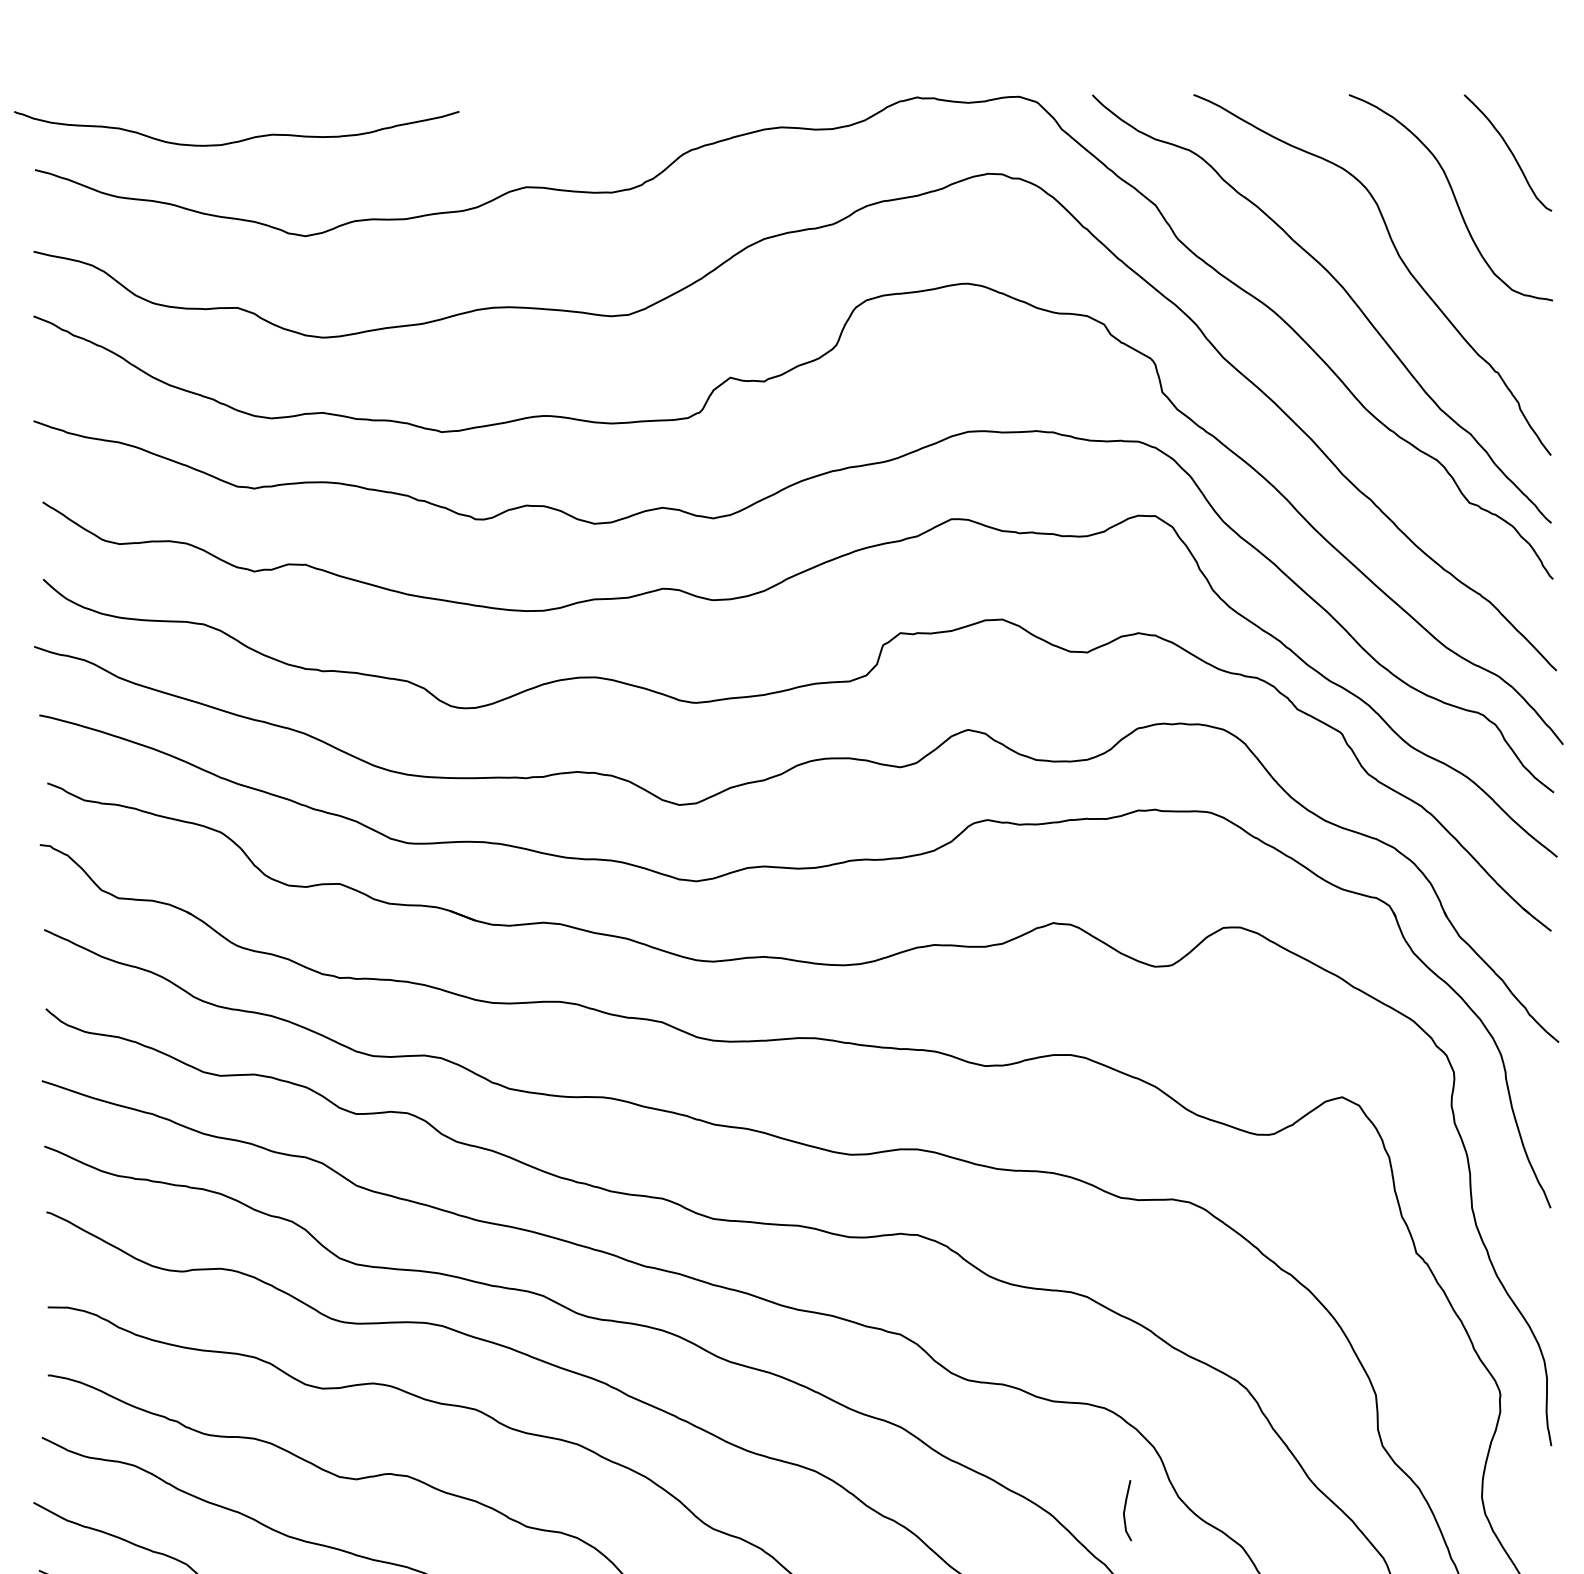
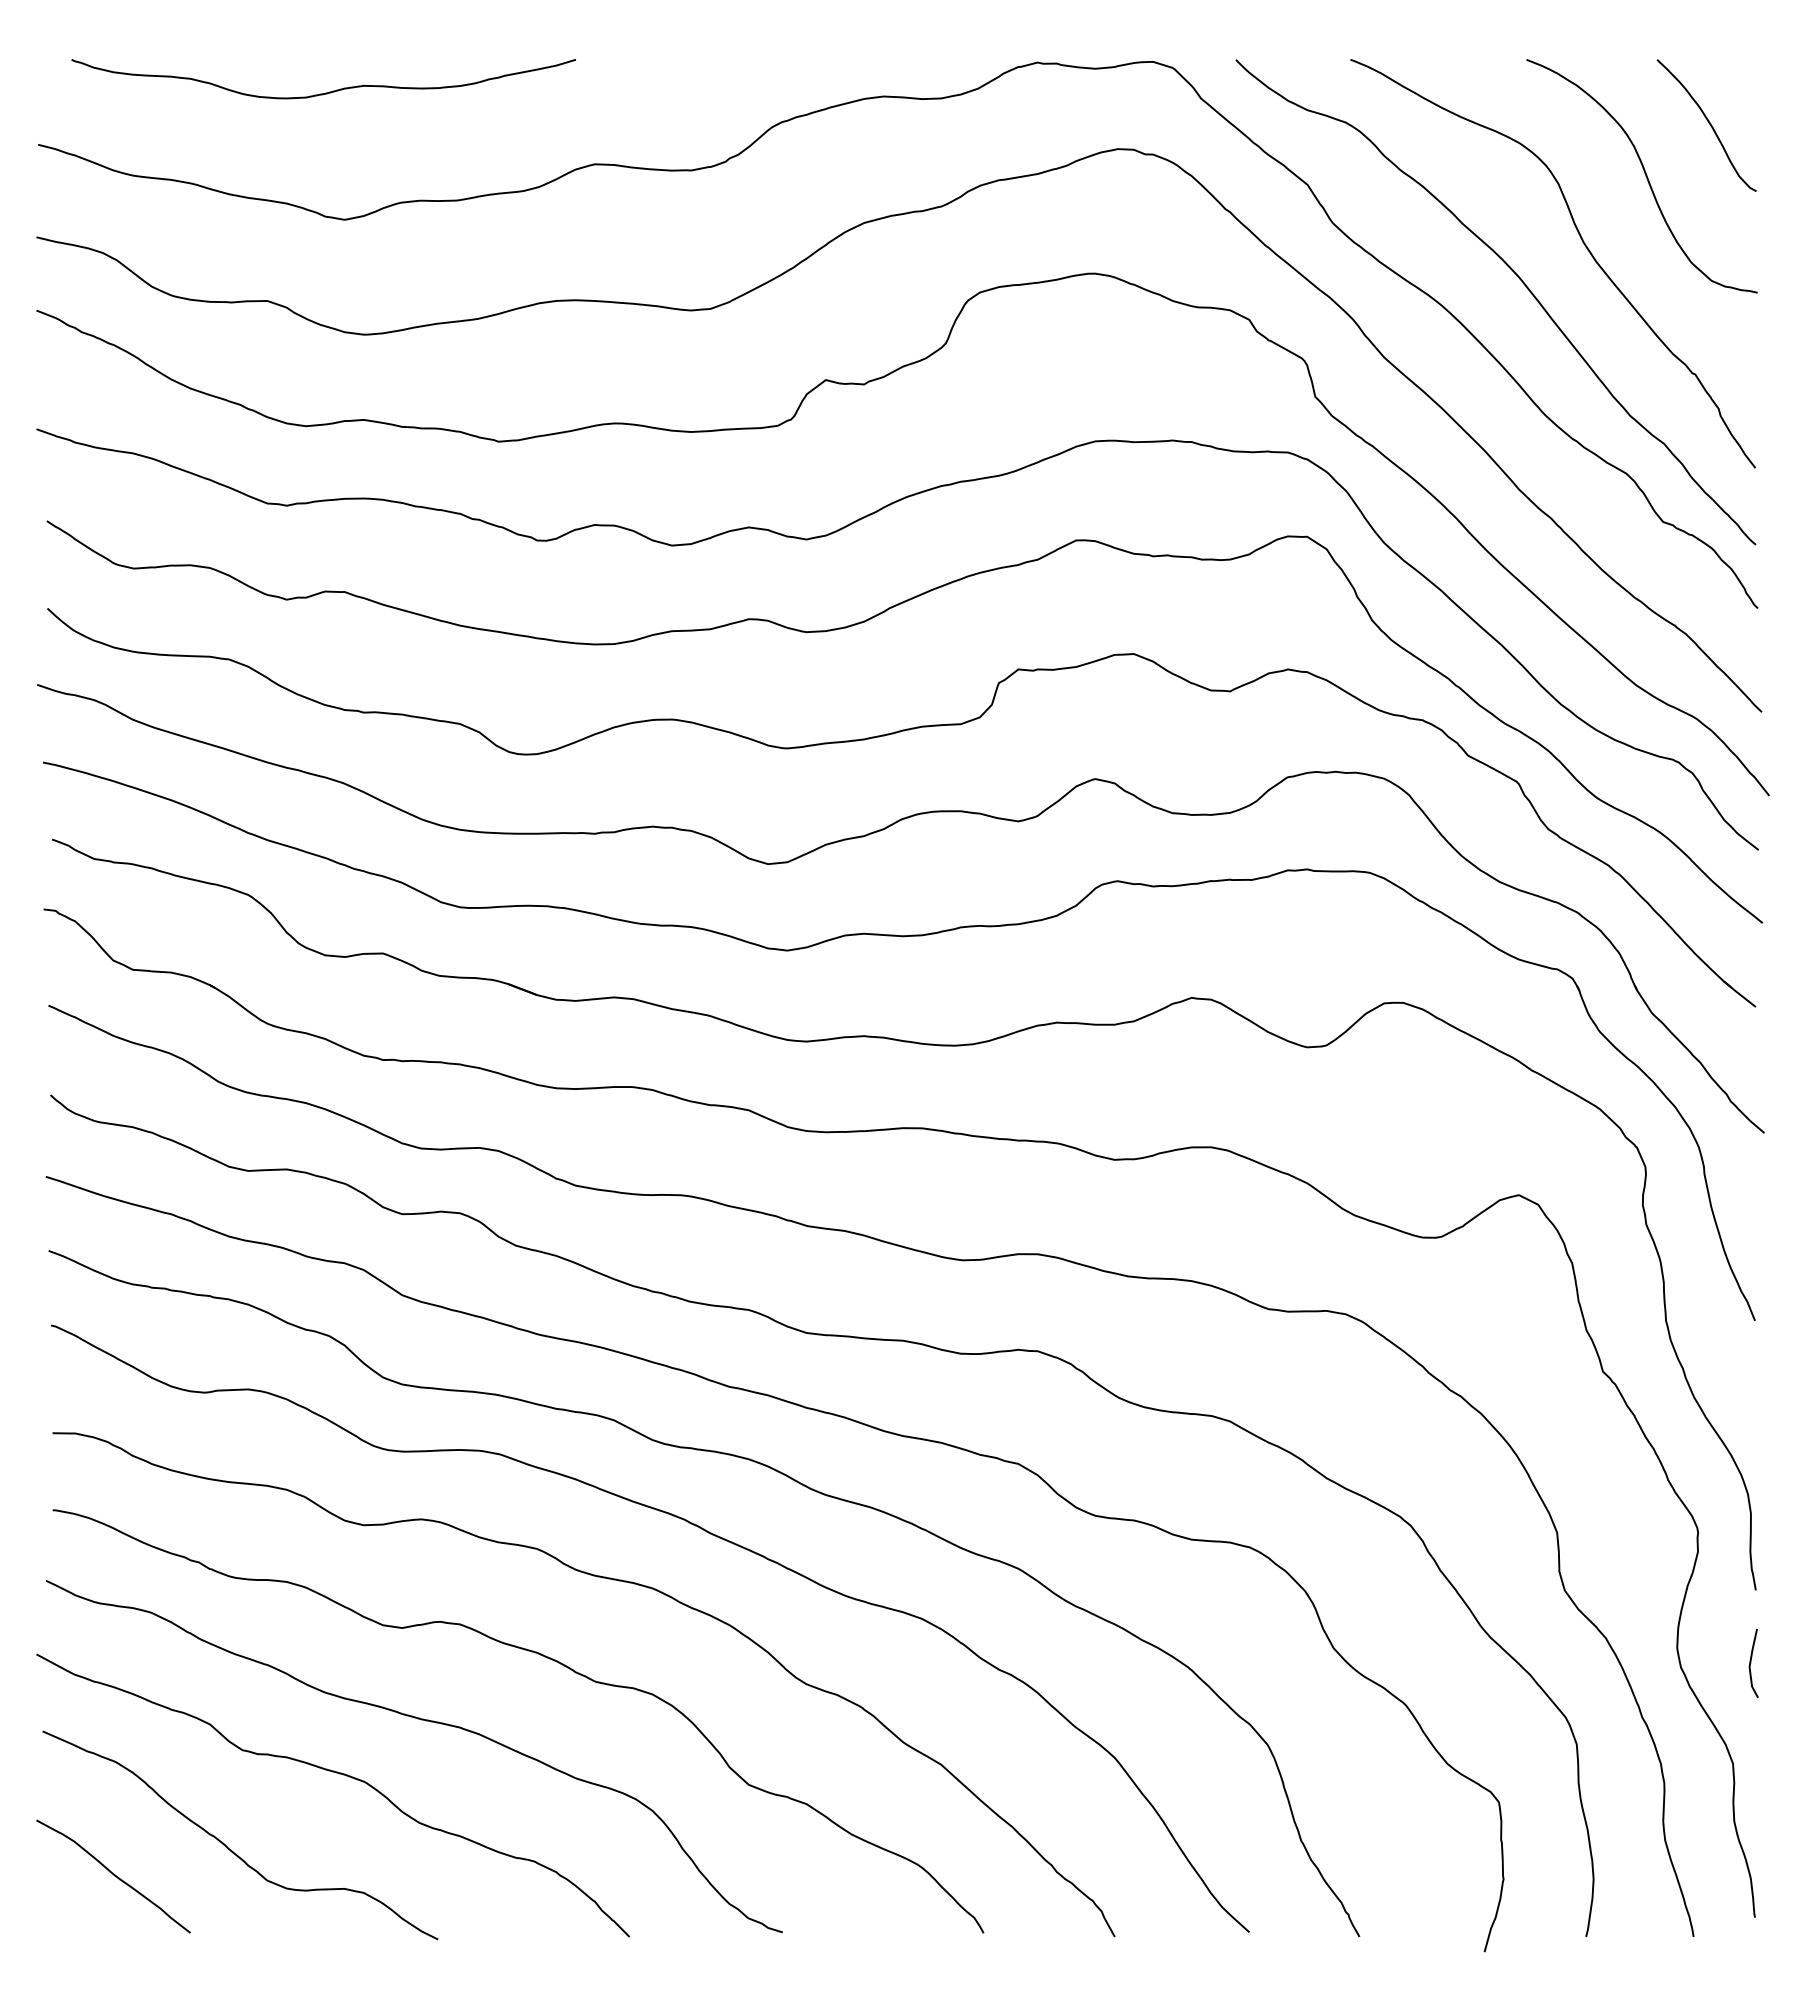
curve: (238, 140) -> (325, 92), moved
curve: (1125, 1510) -> (1751, 1663), moved

